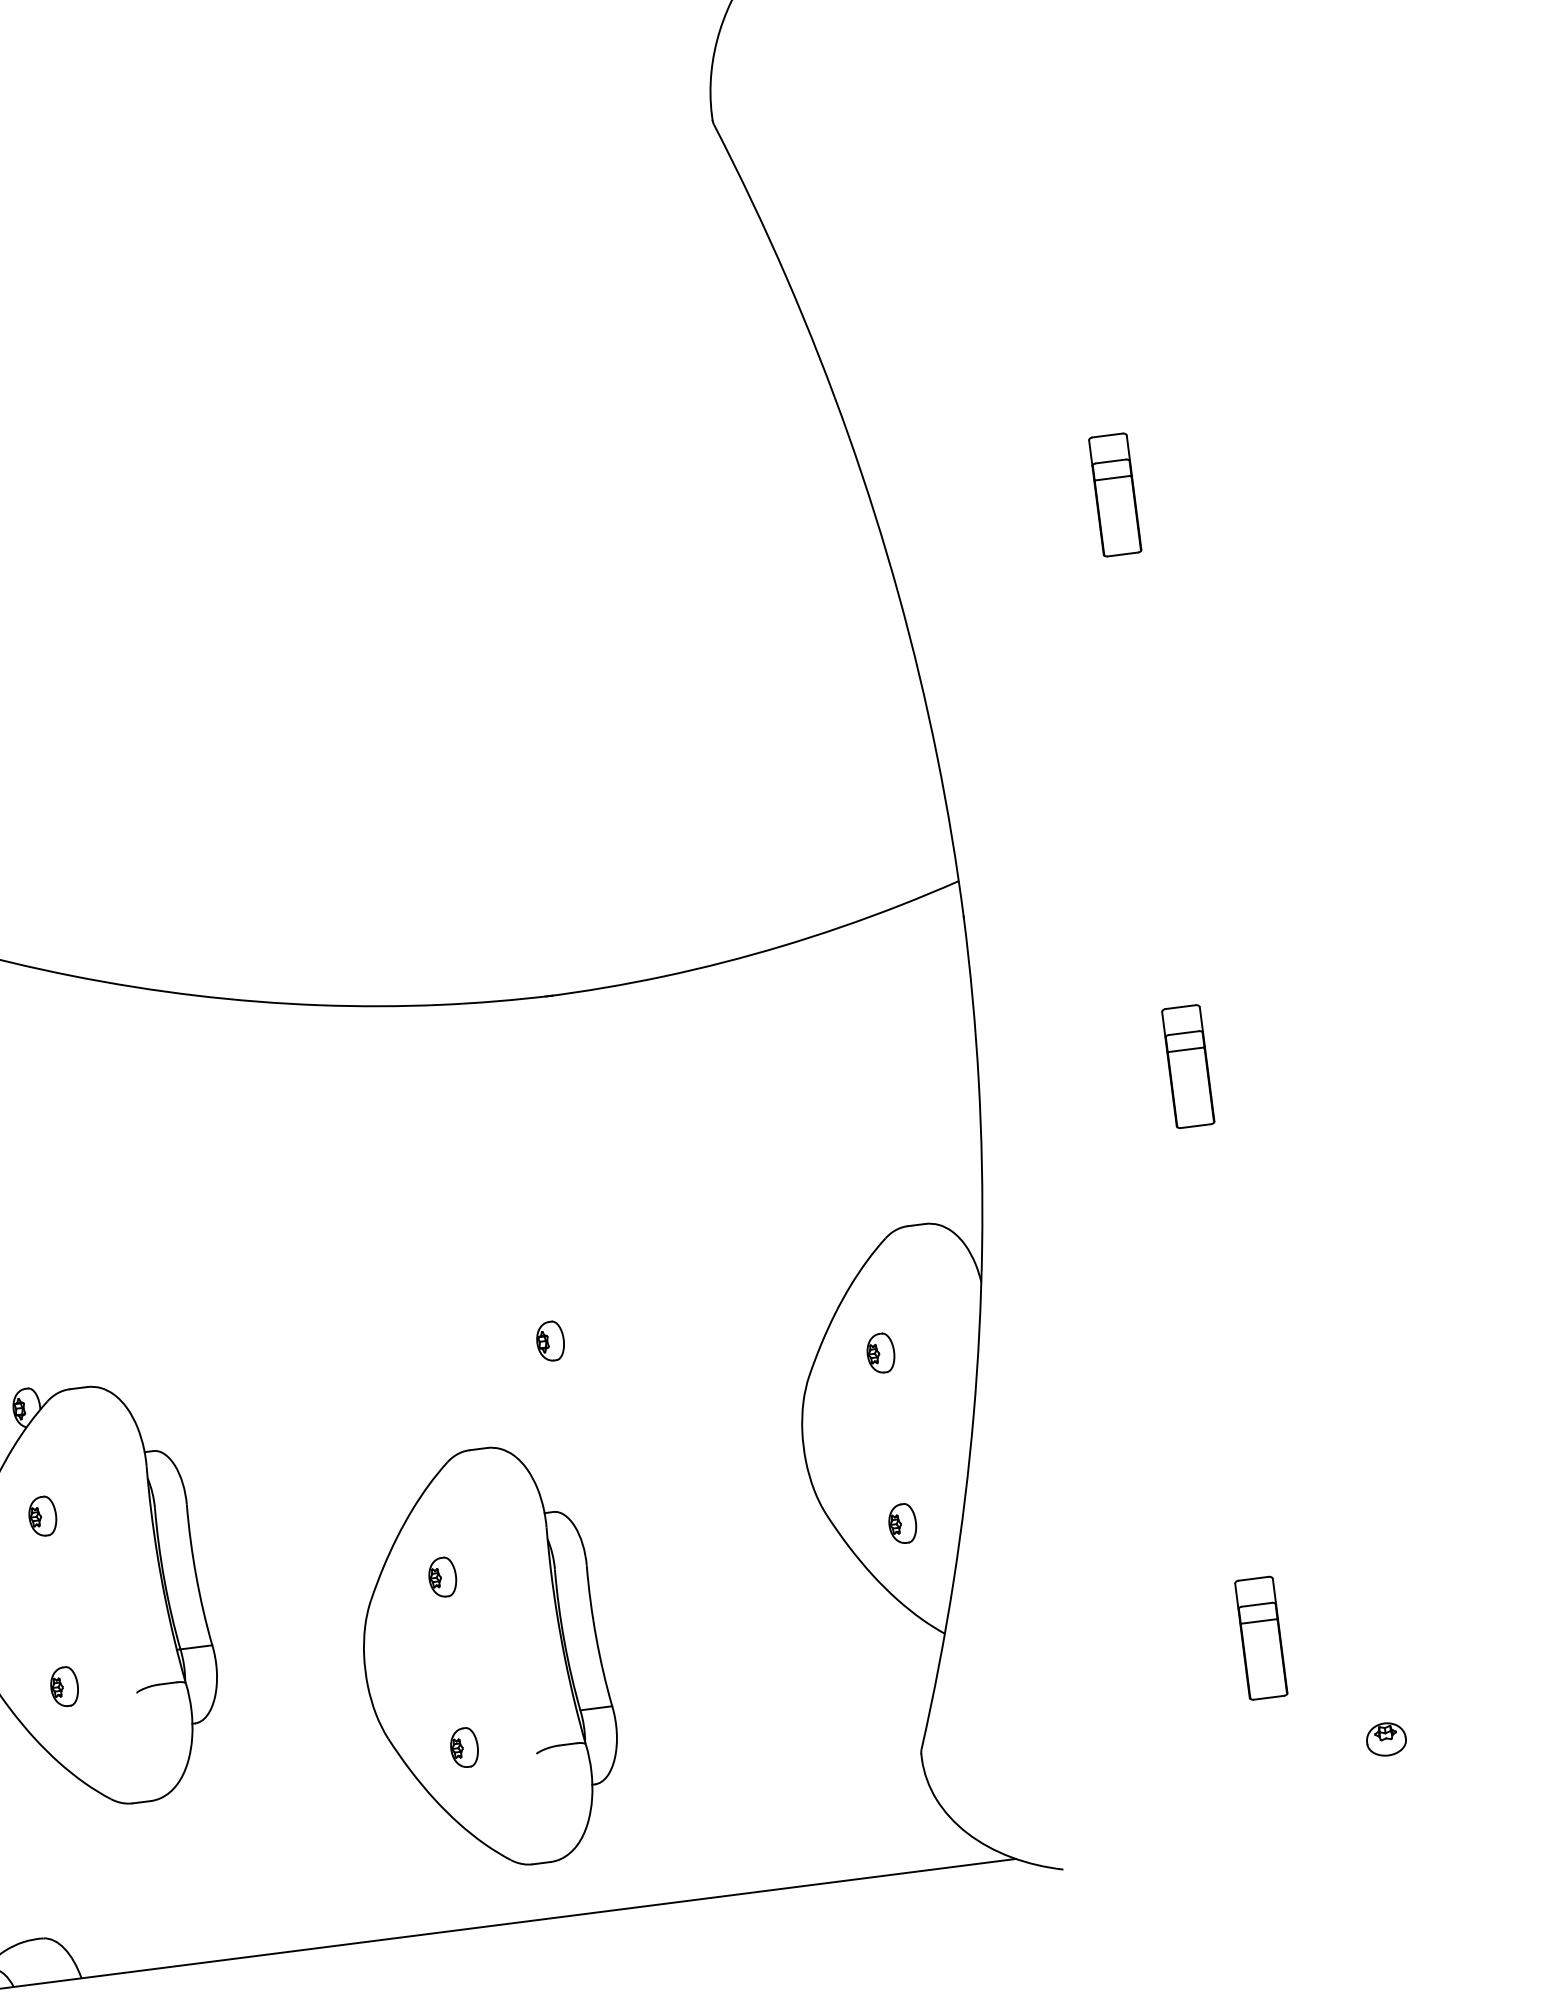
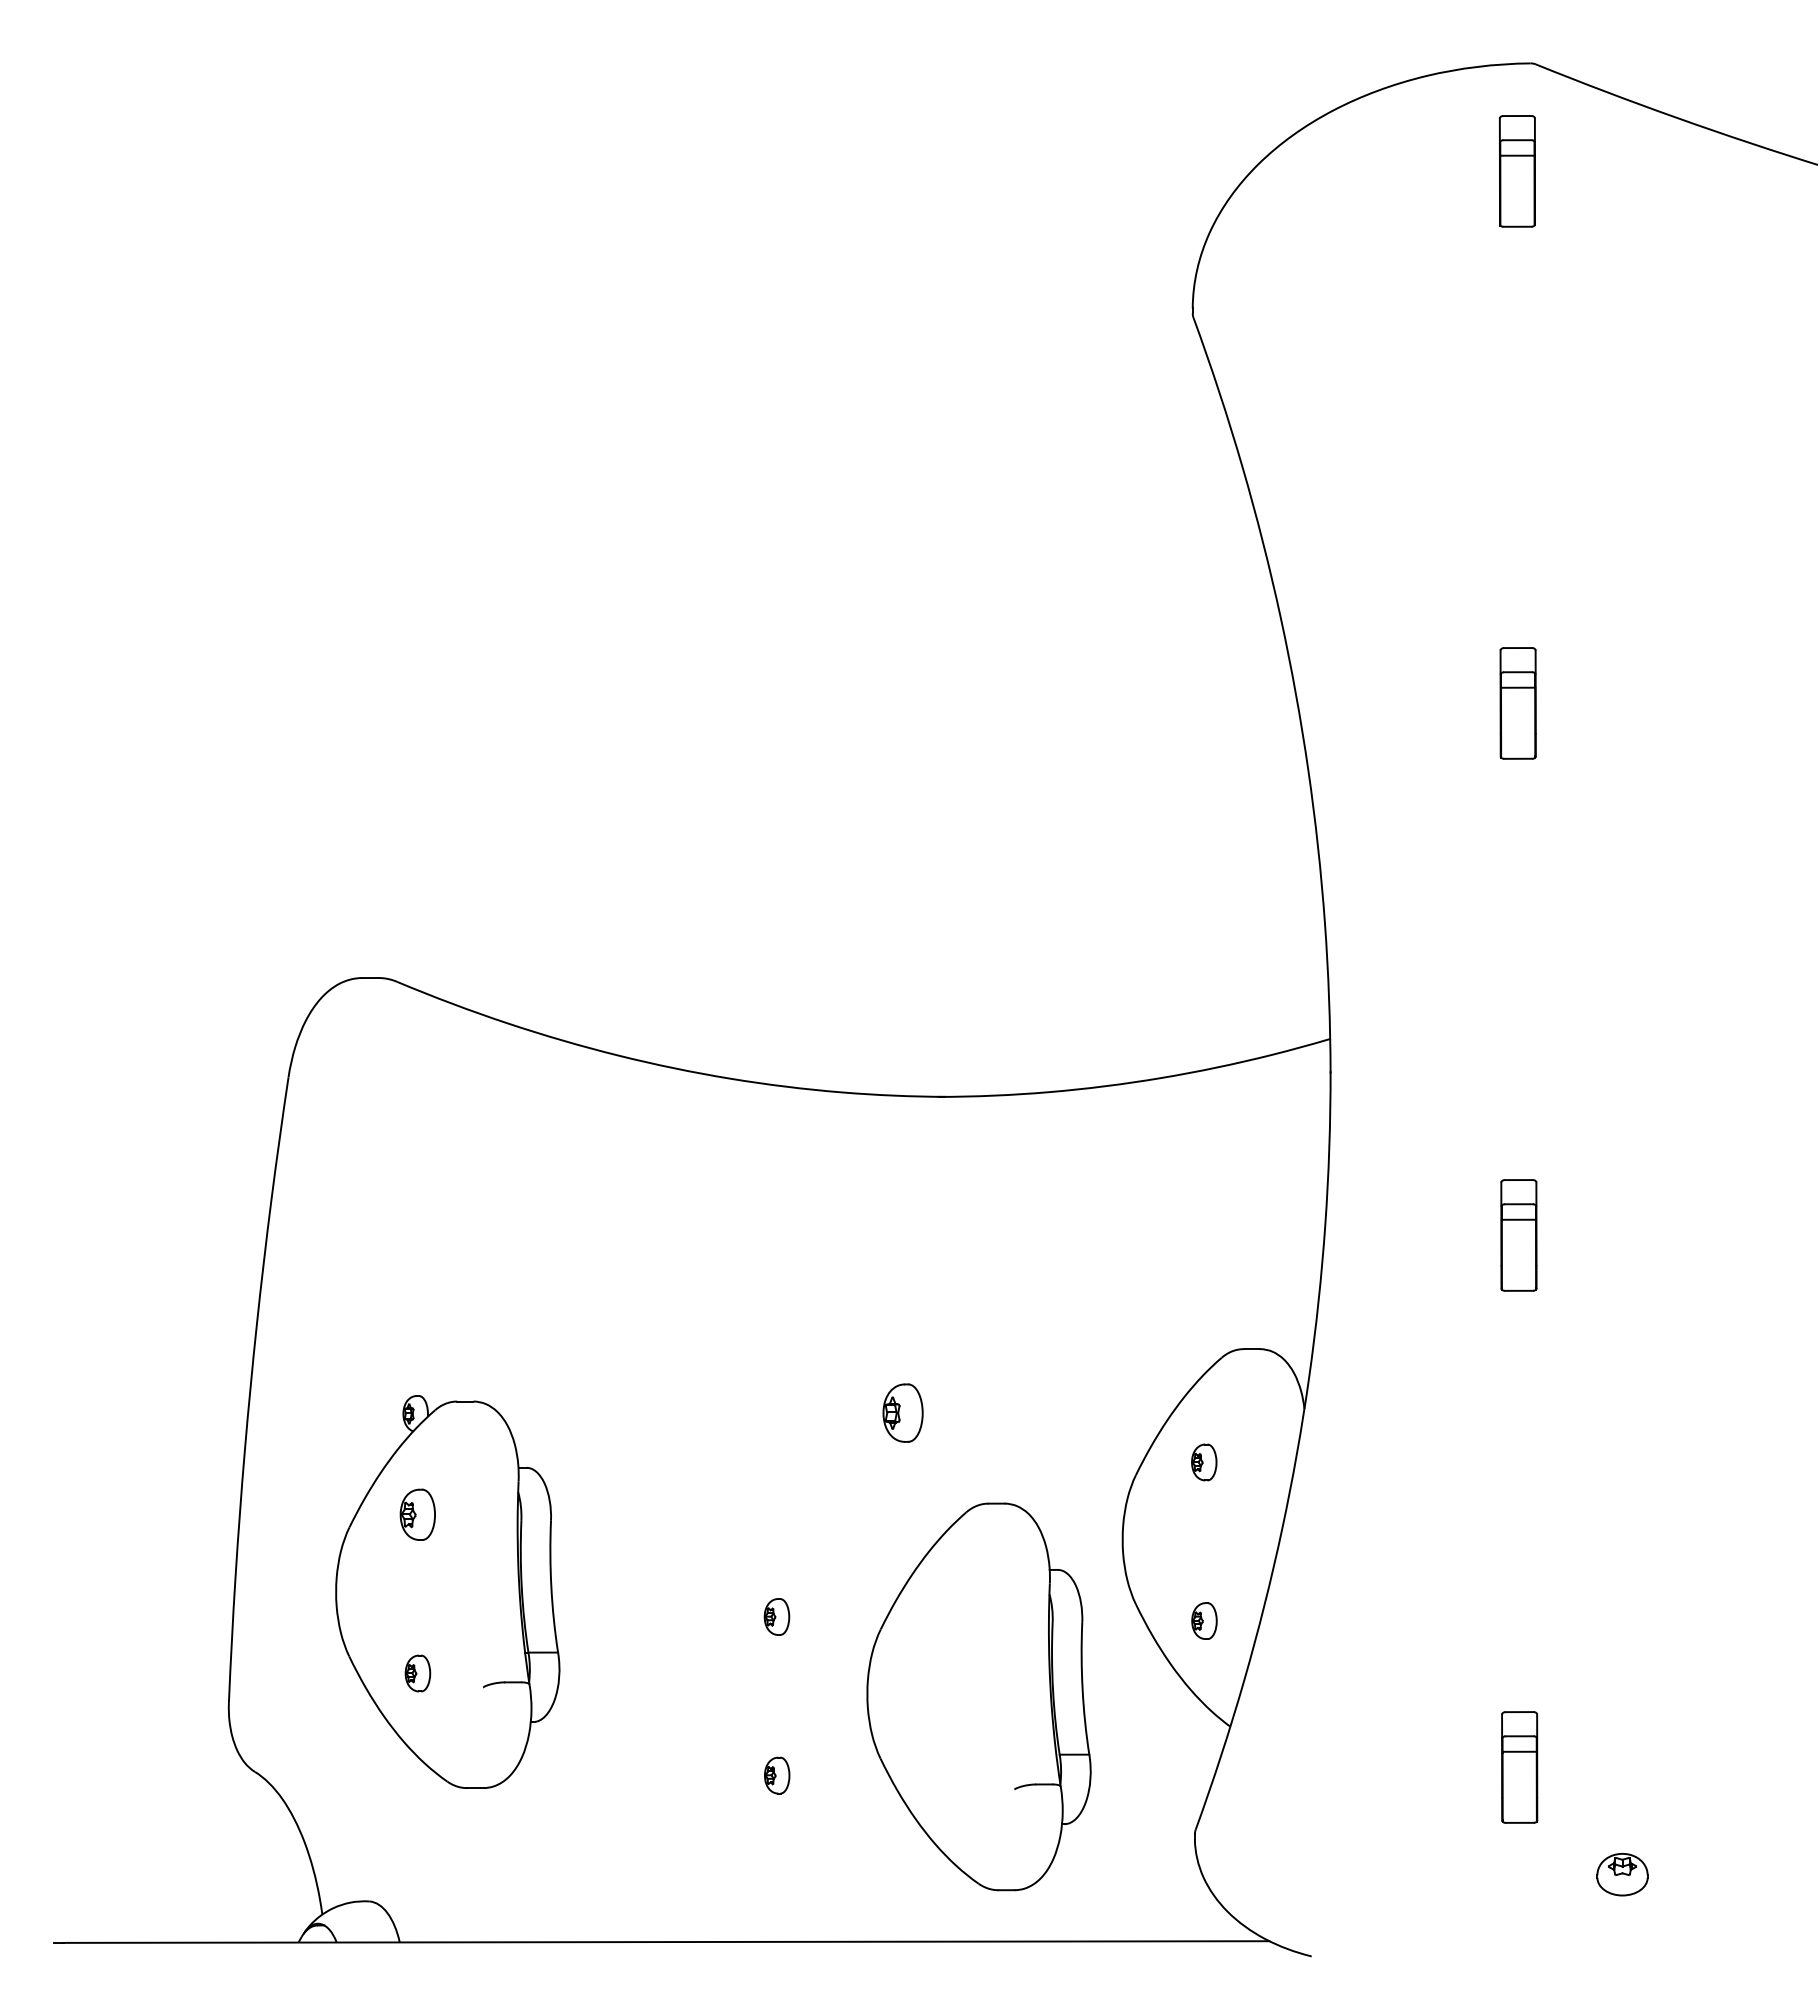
part: (549, 1341) -> (902, 1413), size x1.6
part: (42, 1516) -> (417, 1514), size x1.4
part: (485, 1658) -> (978, 1696), moved
part: (1386, 1739) -> (1622, 1874), size x1.4

